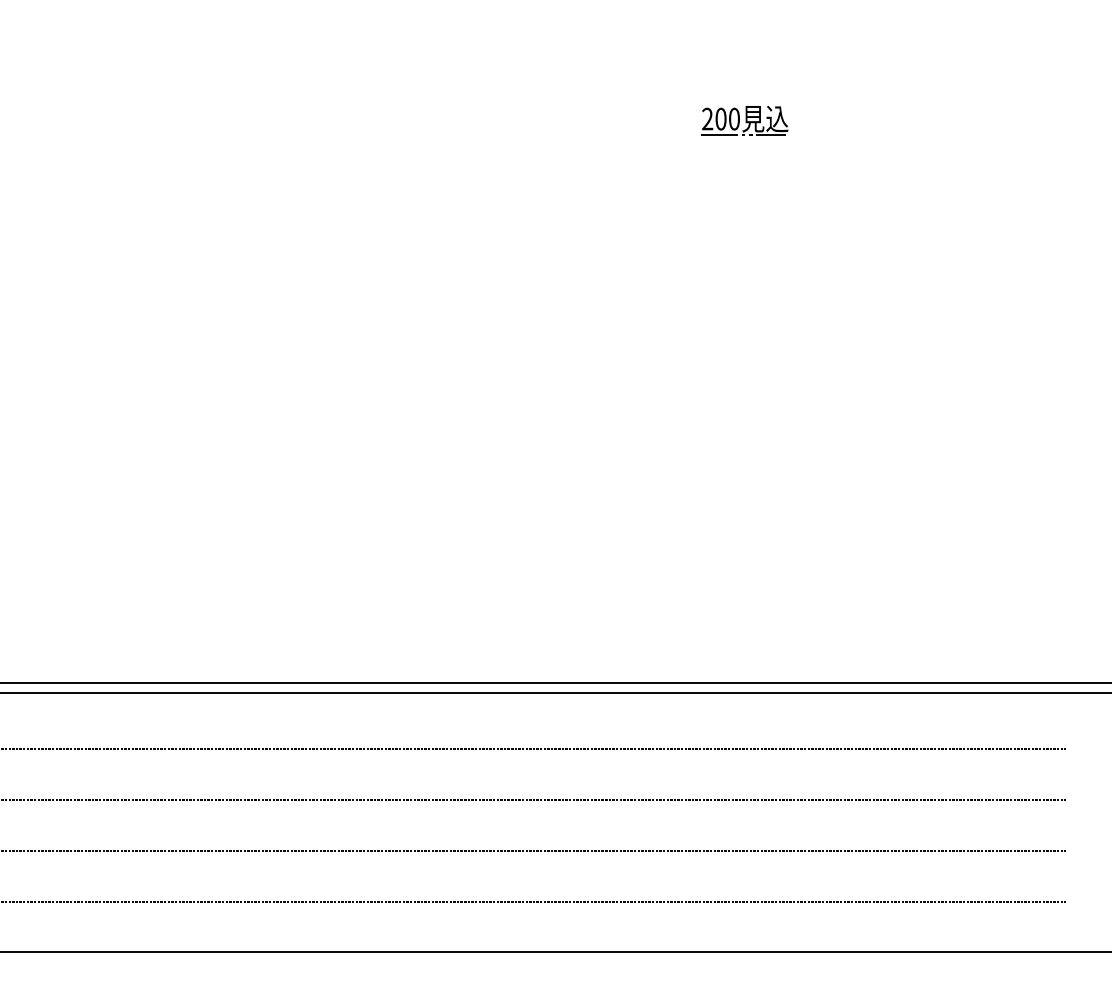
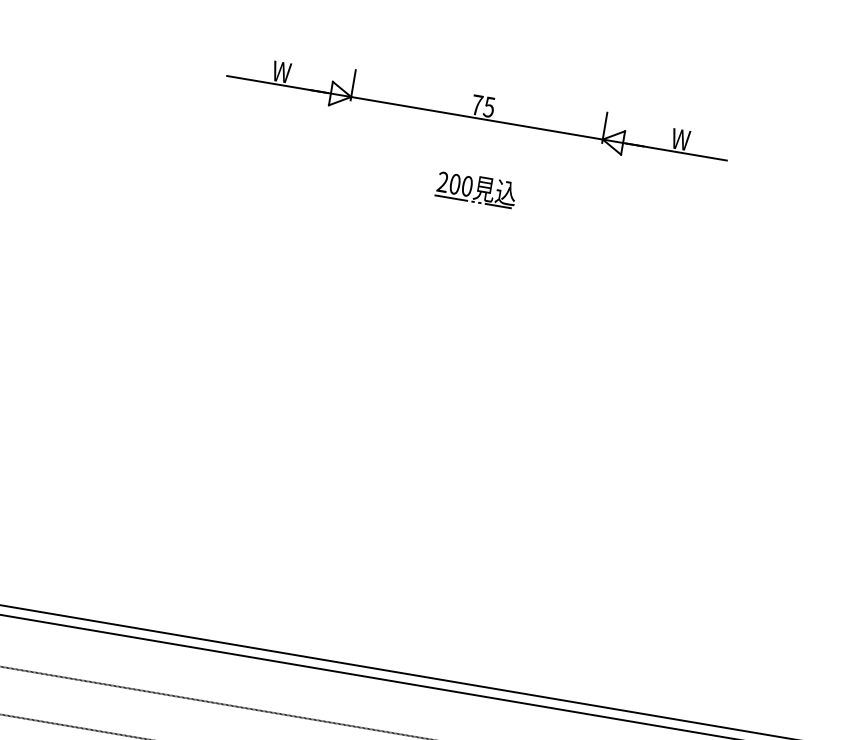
part: (732, 68) -> (478, 110), added
part: (744, 120) -> (476, 189), moved

